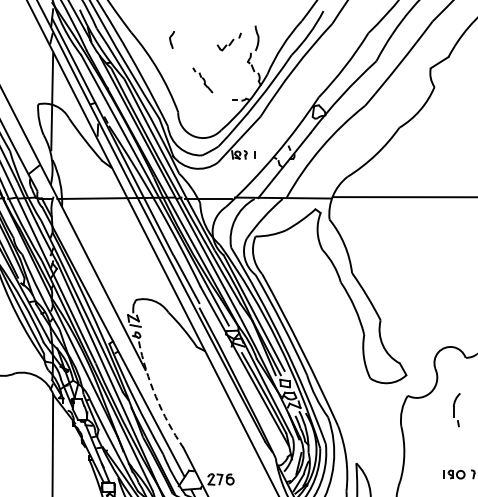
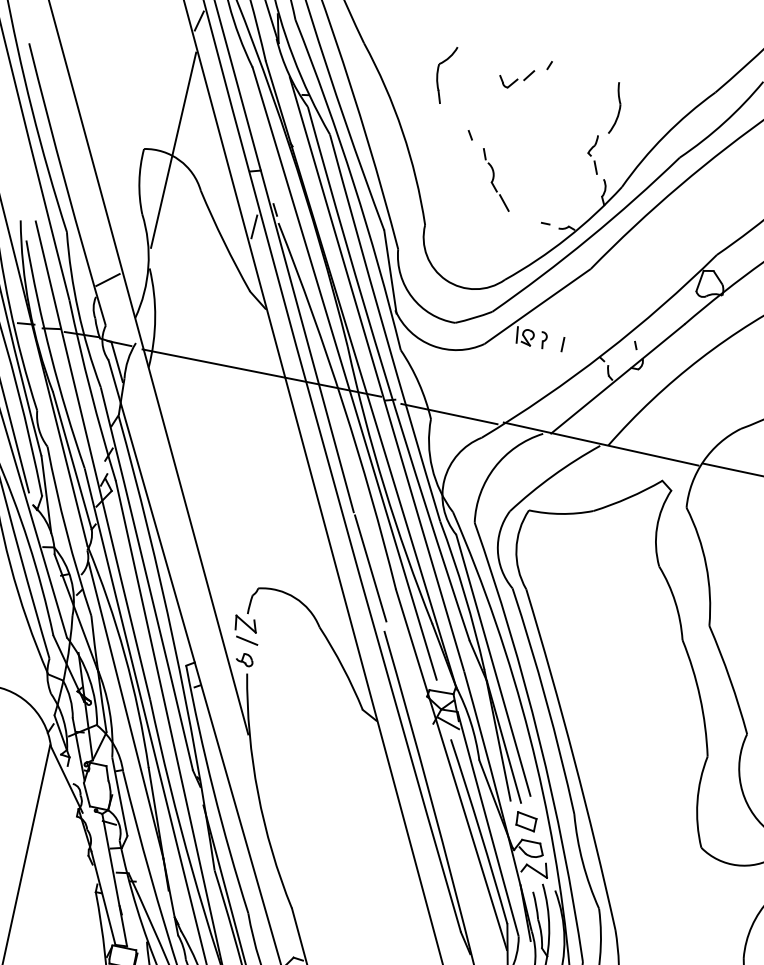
part: (171, 39) -> (442, 74), size x1.67
part: (228, 41) -> (523, 72), moved
part: (202, 80) -> (488, 170), size x1.43
arc: (155, 396) -> (257, 792), dashed -> solid

